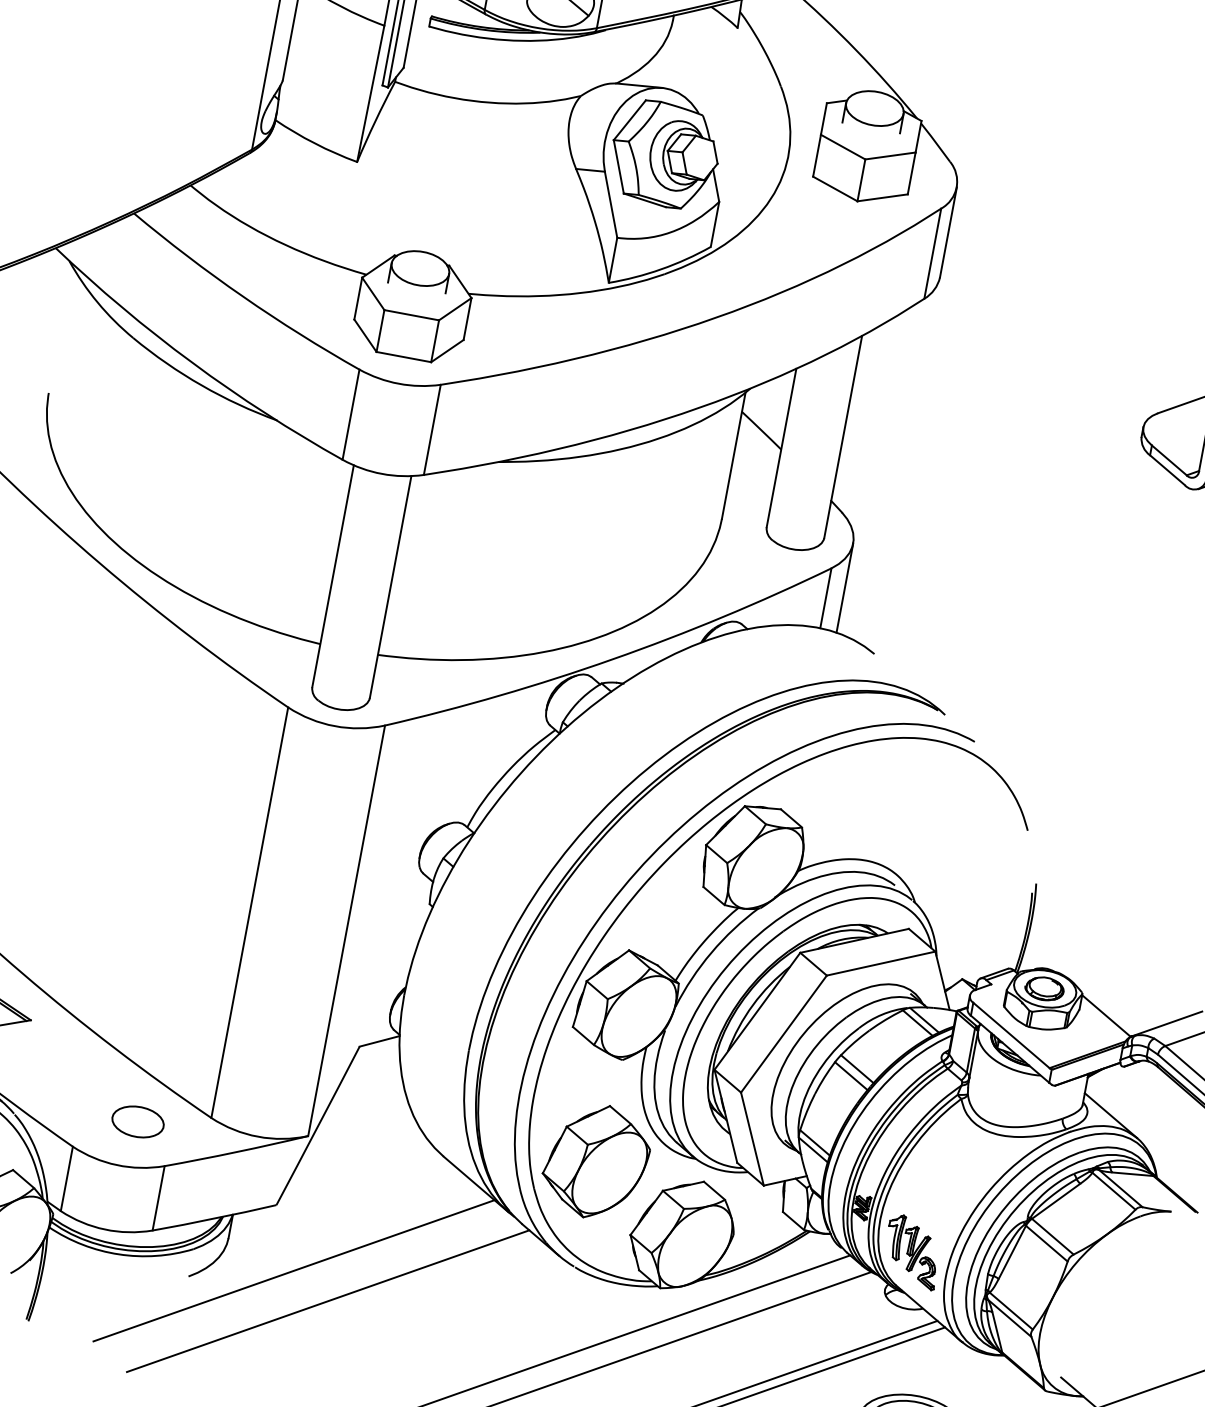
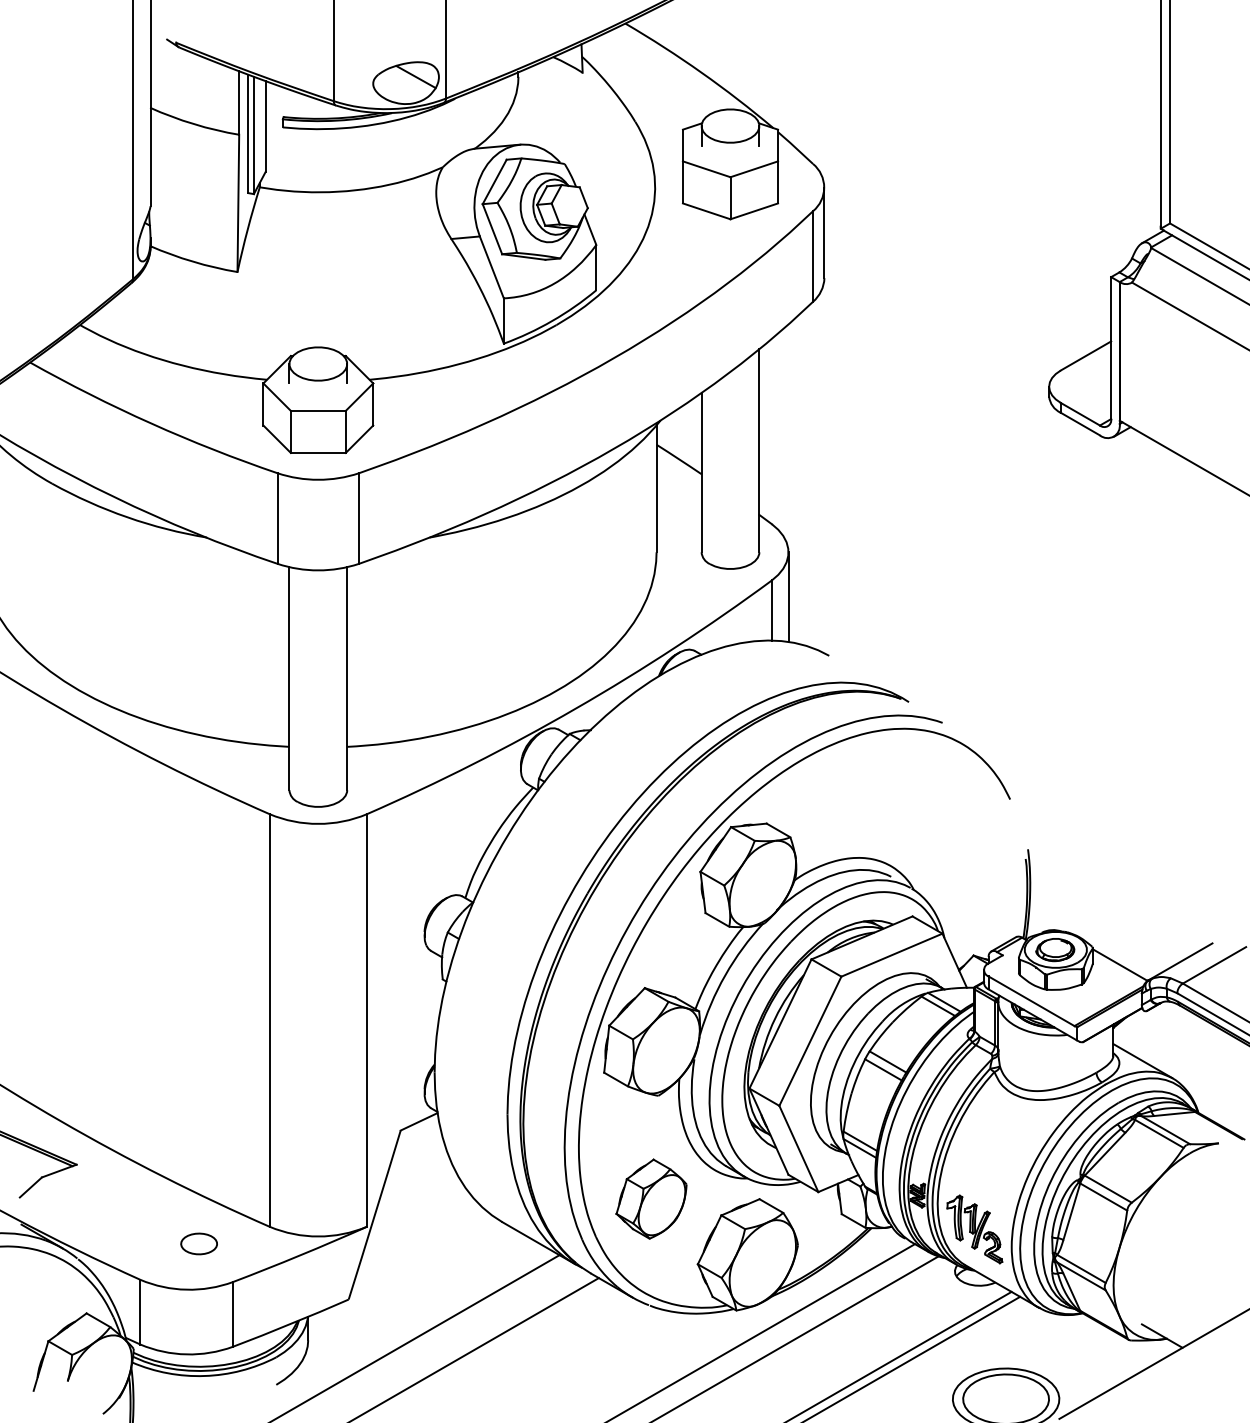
part: (137, 1121) -> (198, 1243), size x0.7
part: (596, 1160) -> (651, 1198), size x0.7

